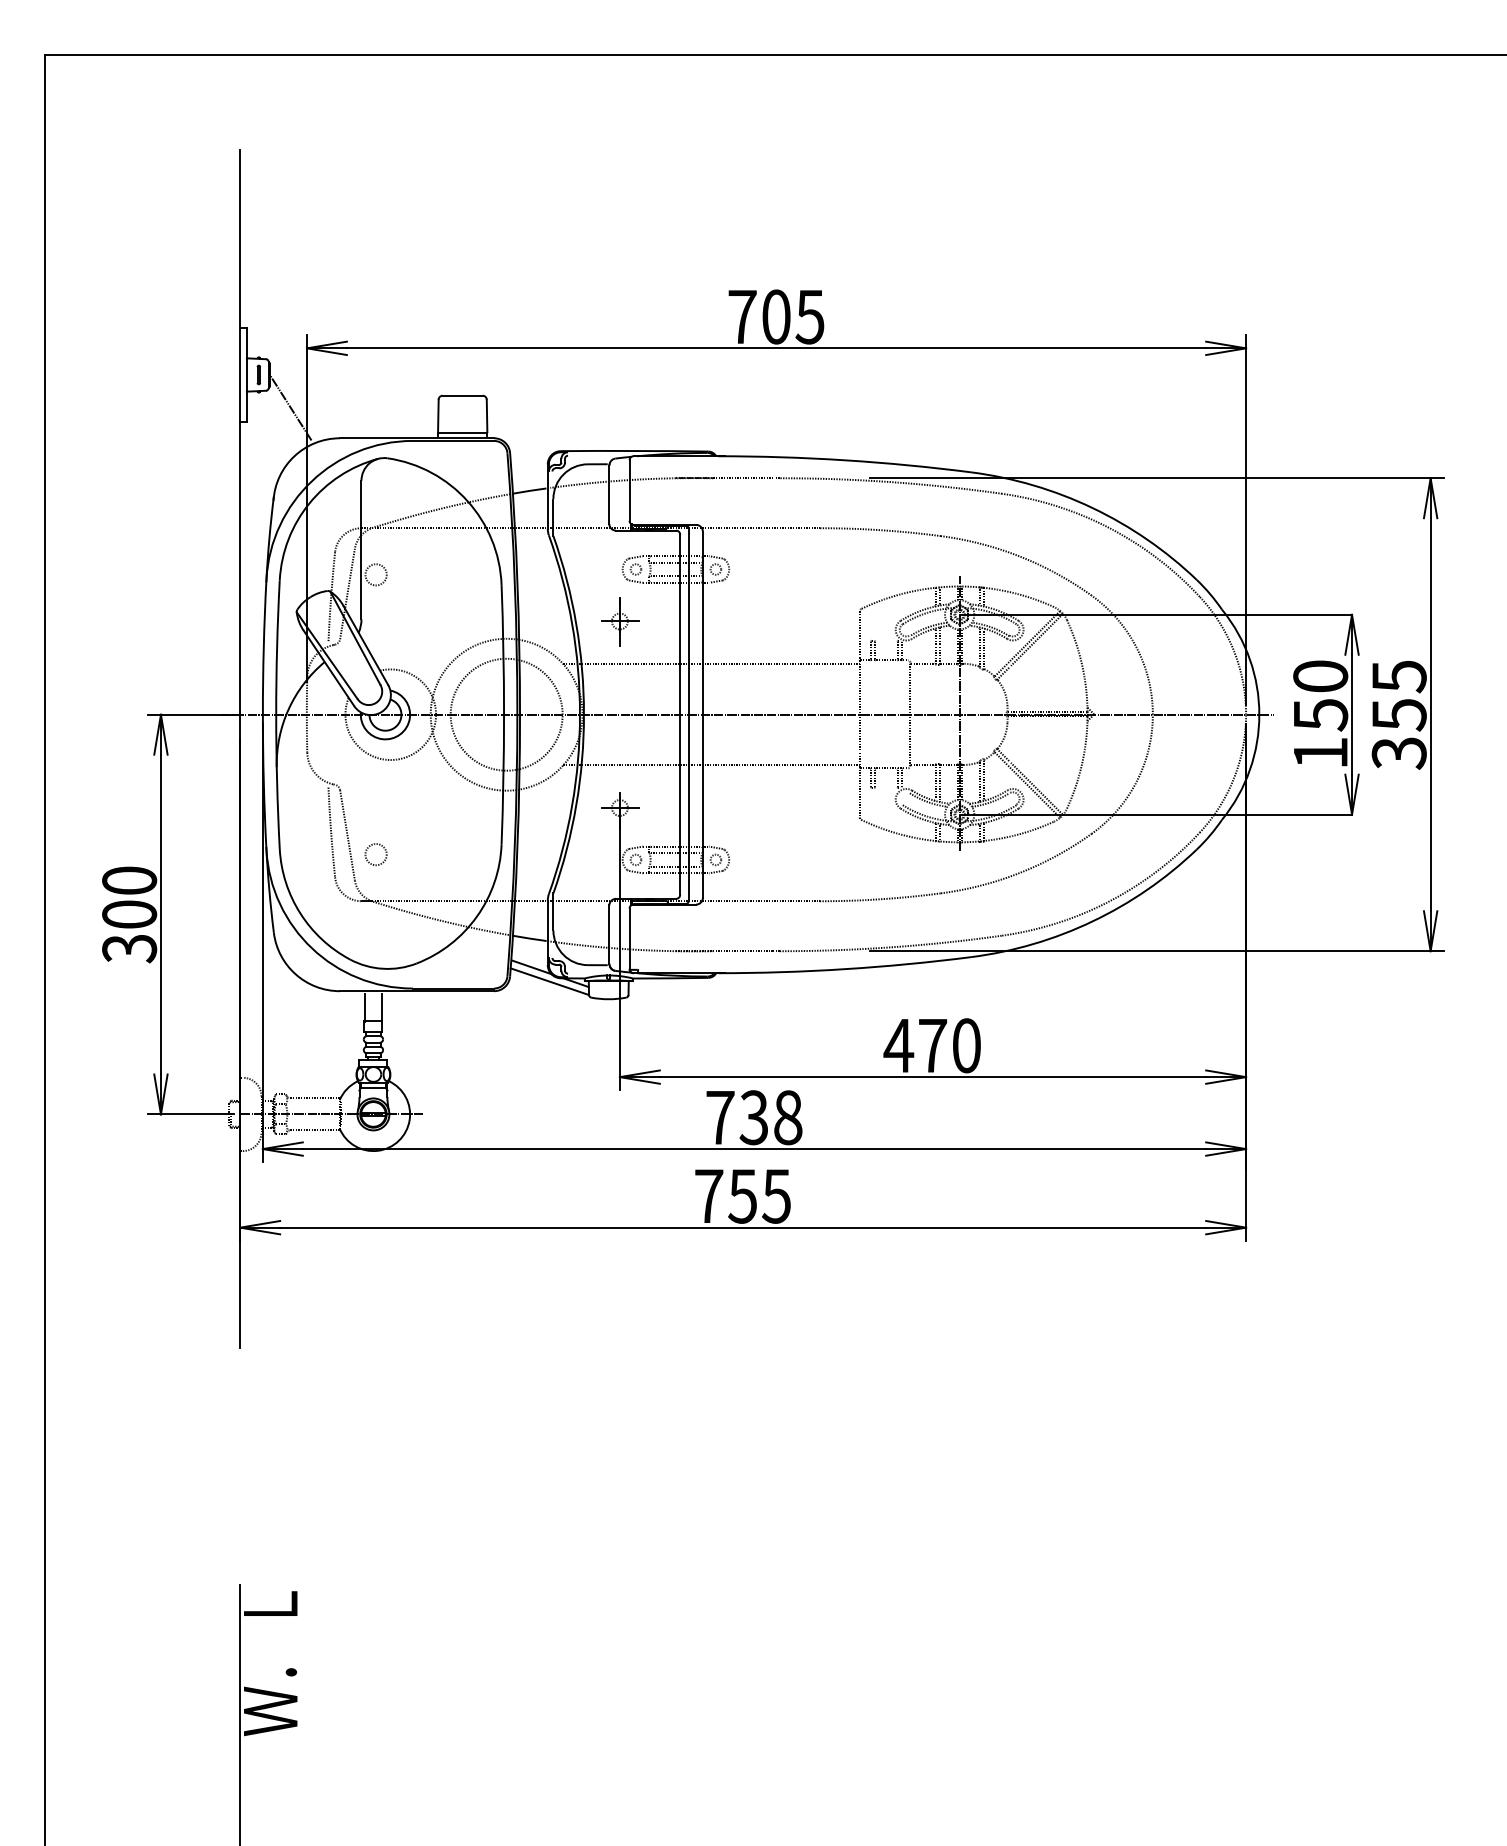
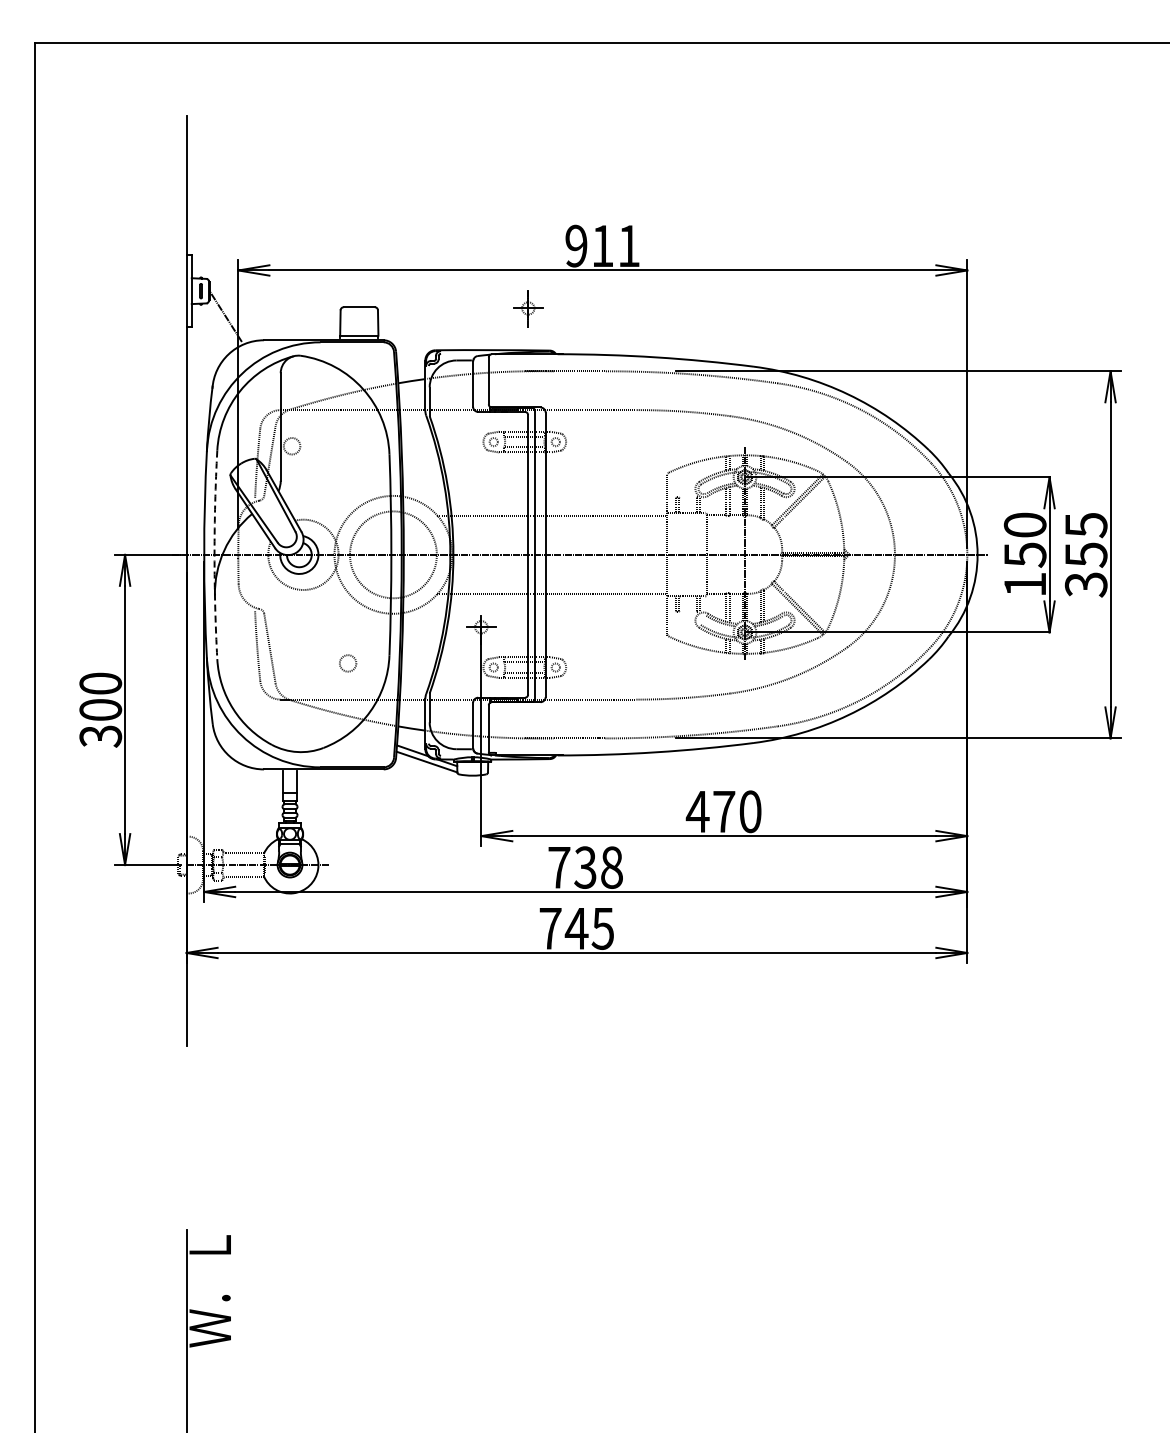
text: (776, 316) -> (602, 245), 705 -> 911
part: (620, 621) -> (528, 308), moved
arc: (276, 714) -> (214, 554), solid -> dashed
circle: (376, 854) -> (348, 663), moved
text: (742, 1196) -> (576, 928), 755 -> 745

